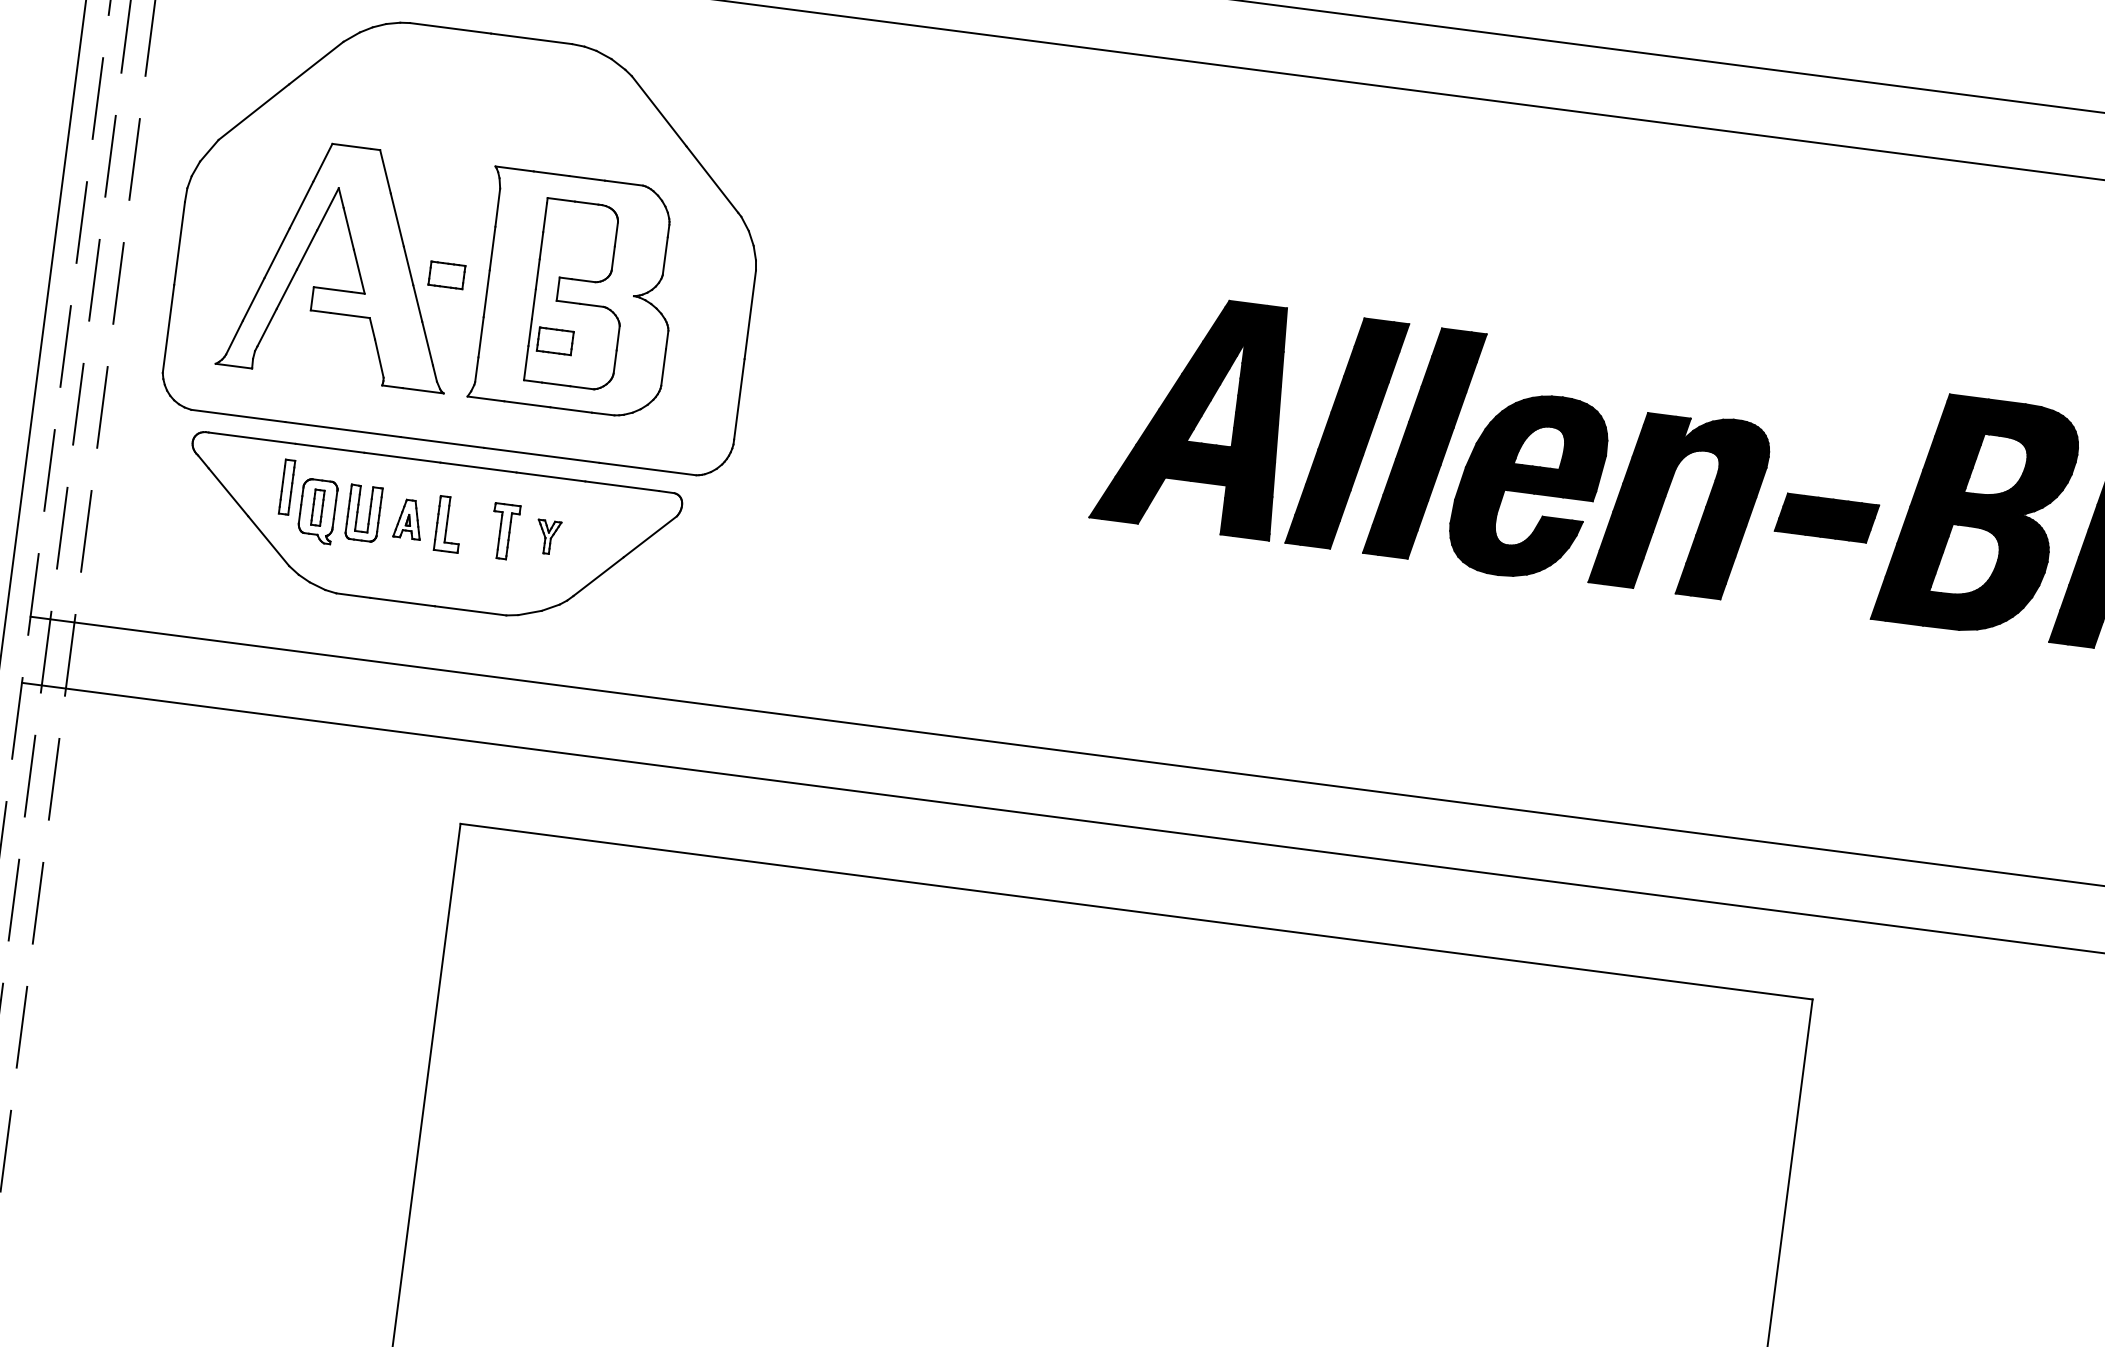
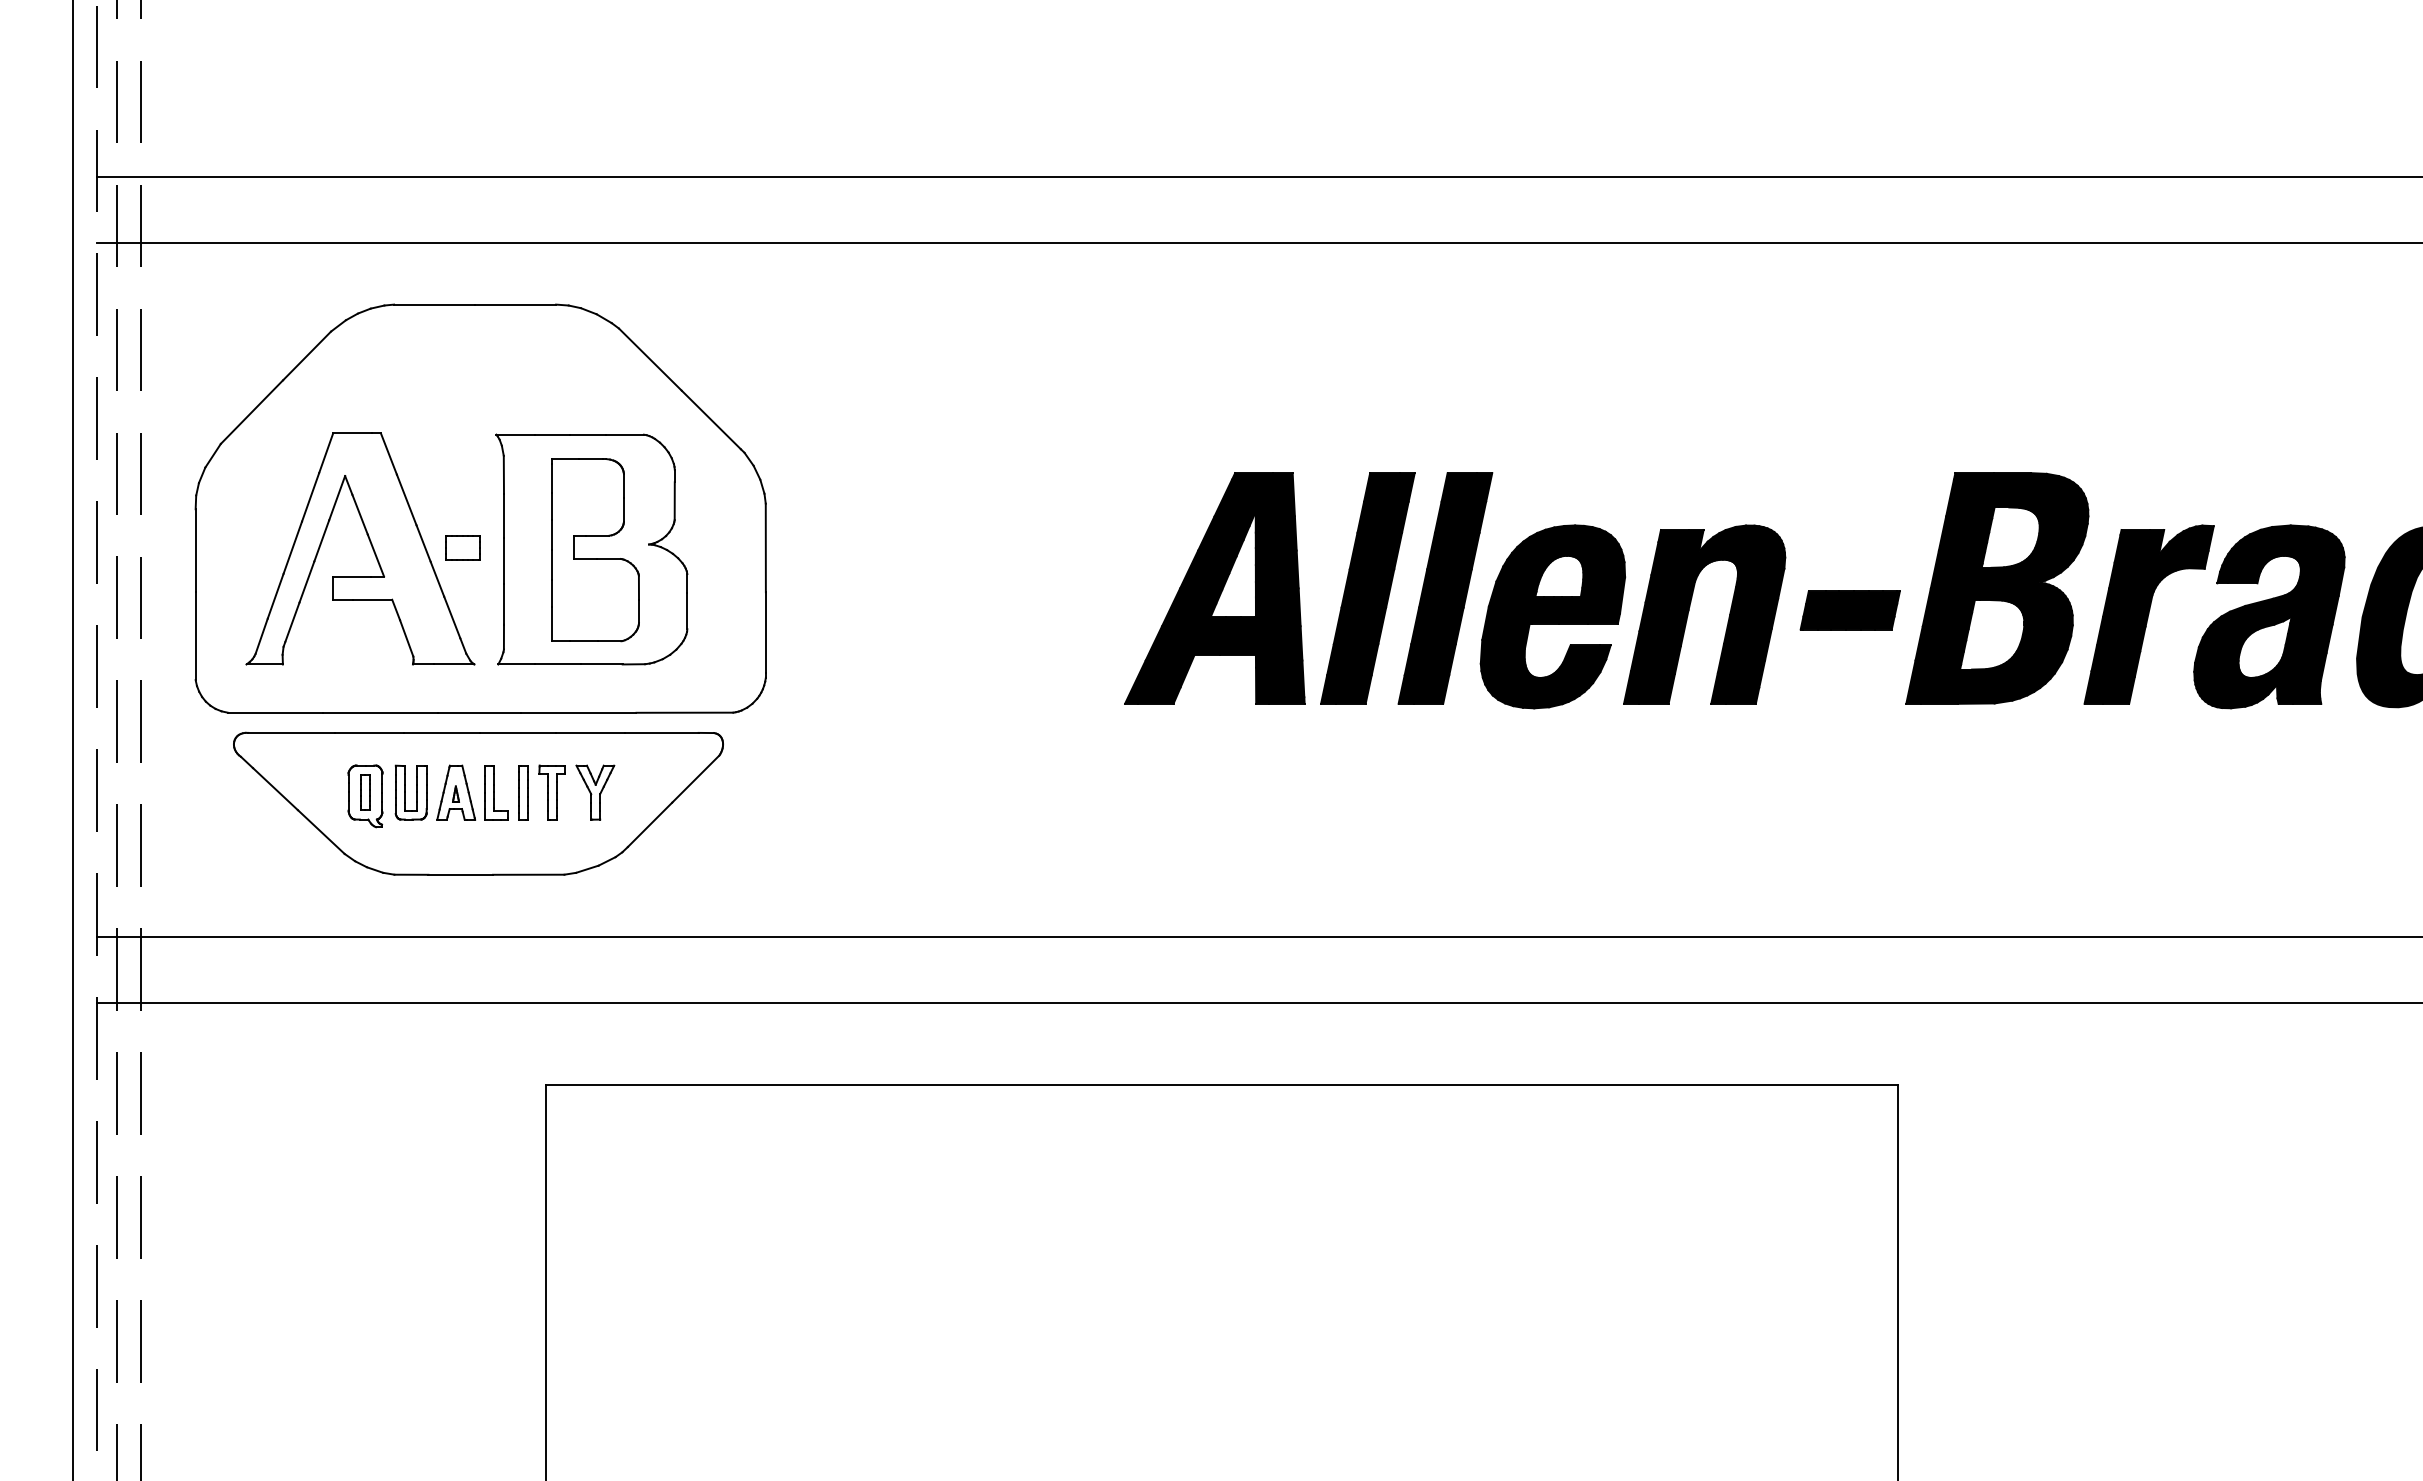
part: (555, 340) -> (577, 598), removed
part: (287, 487) -> (523, 792), moved
part: (409, 519) -> (456, 792), size x1.43
part: (548, 537) -> (595, 792), size x1.67

